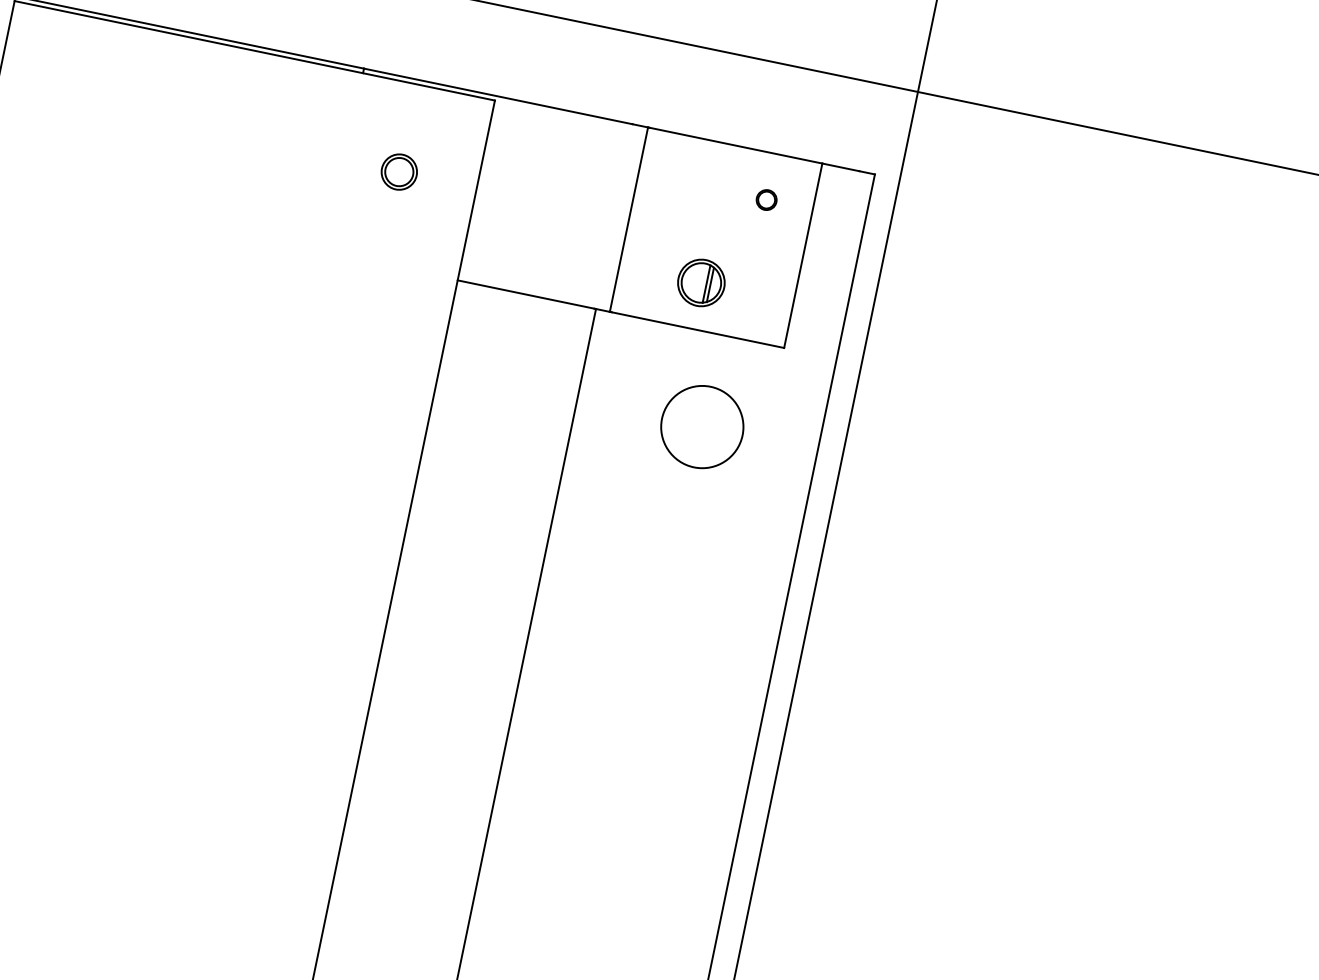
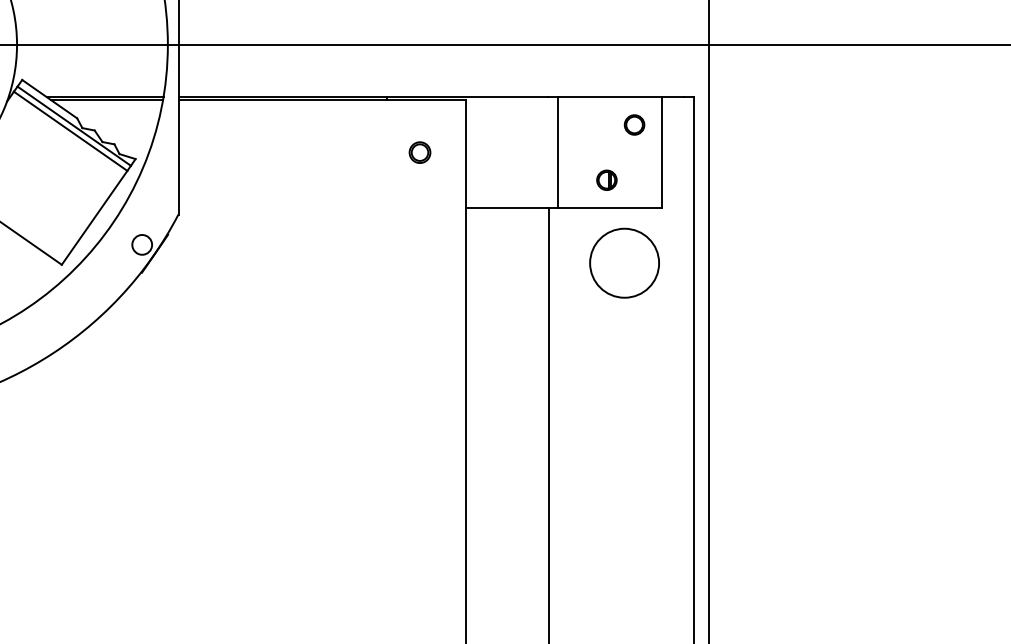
part: (766, 199) -> (634, 124), size x1.67
part: (701, 281) -> (606, 179), size x0.71
circle: (702, 425) -> (624, 262), size x1.43

